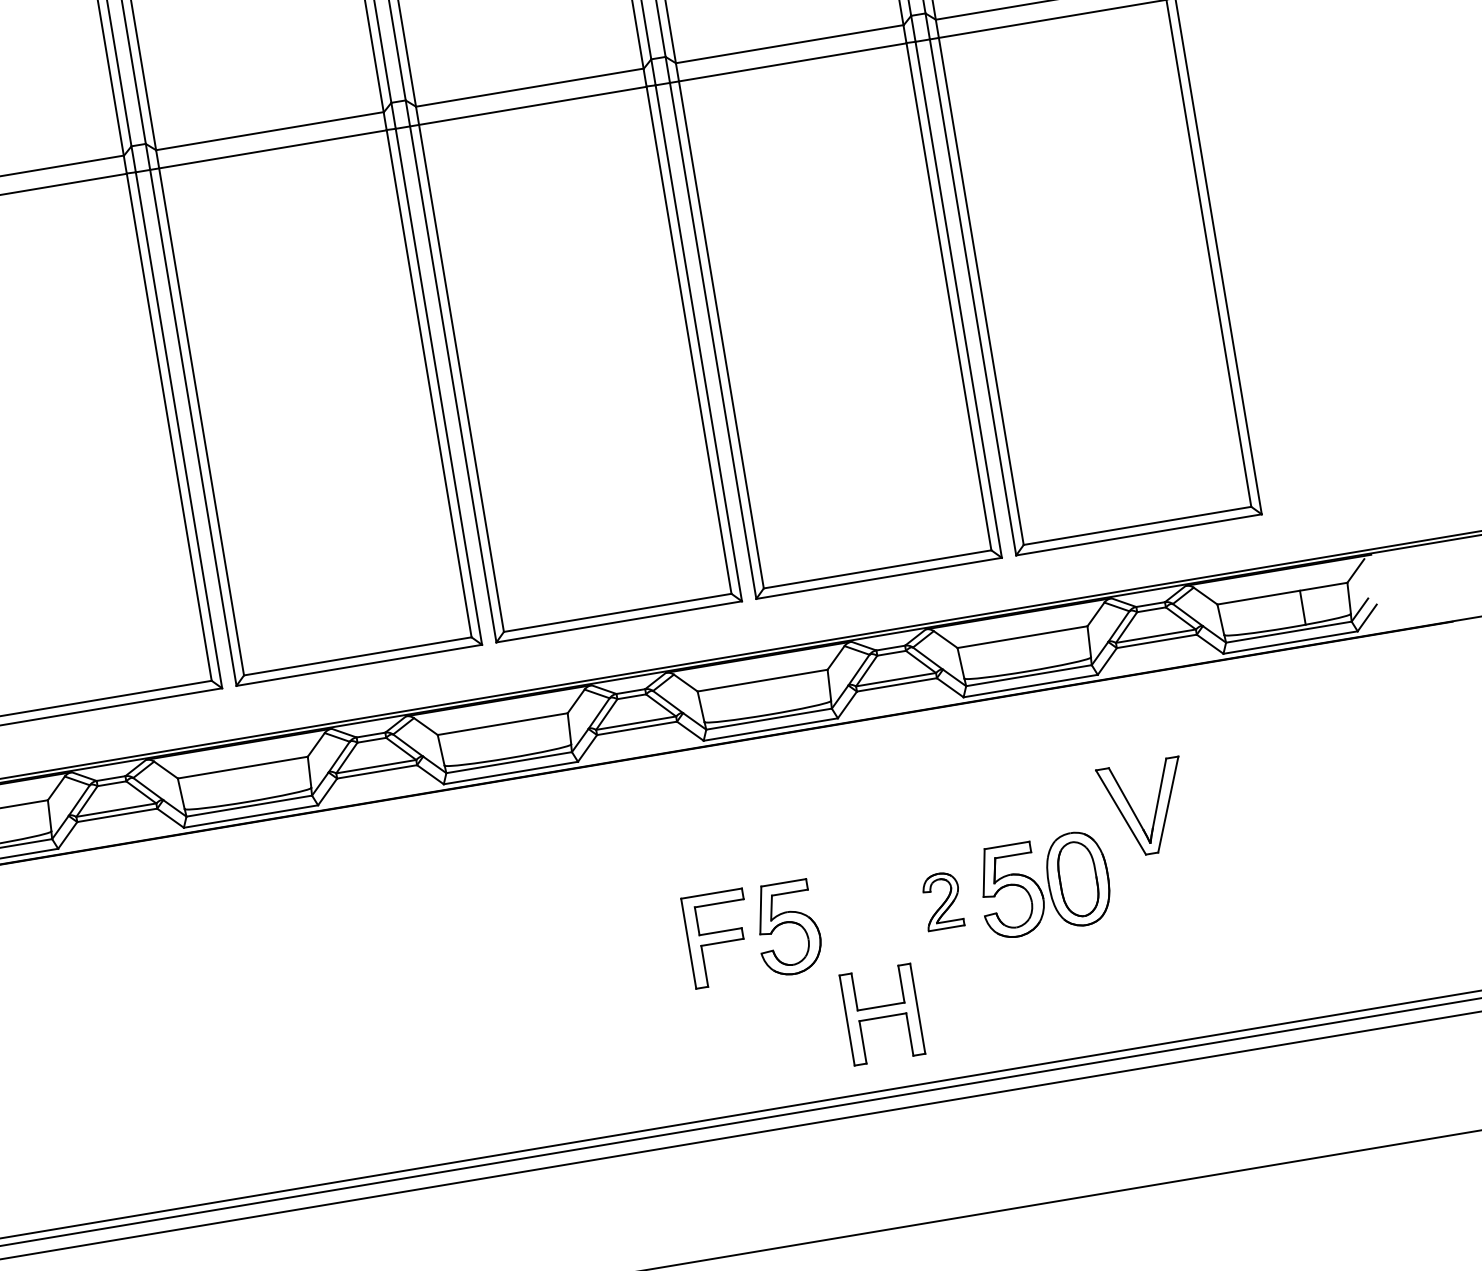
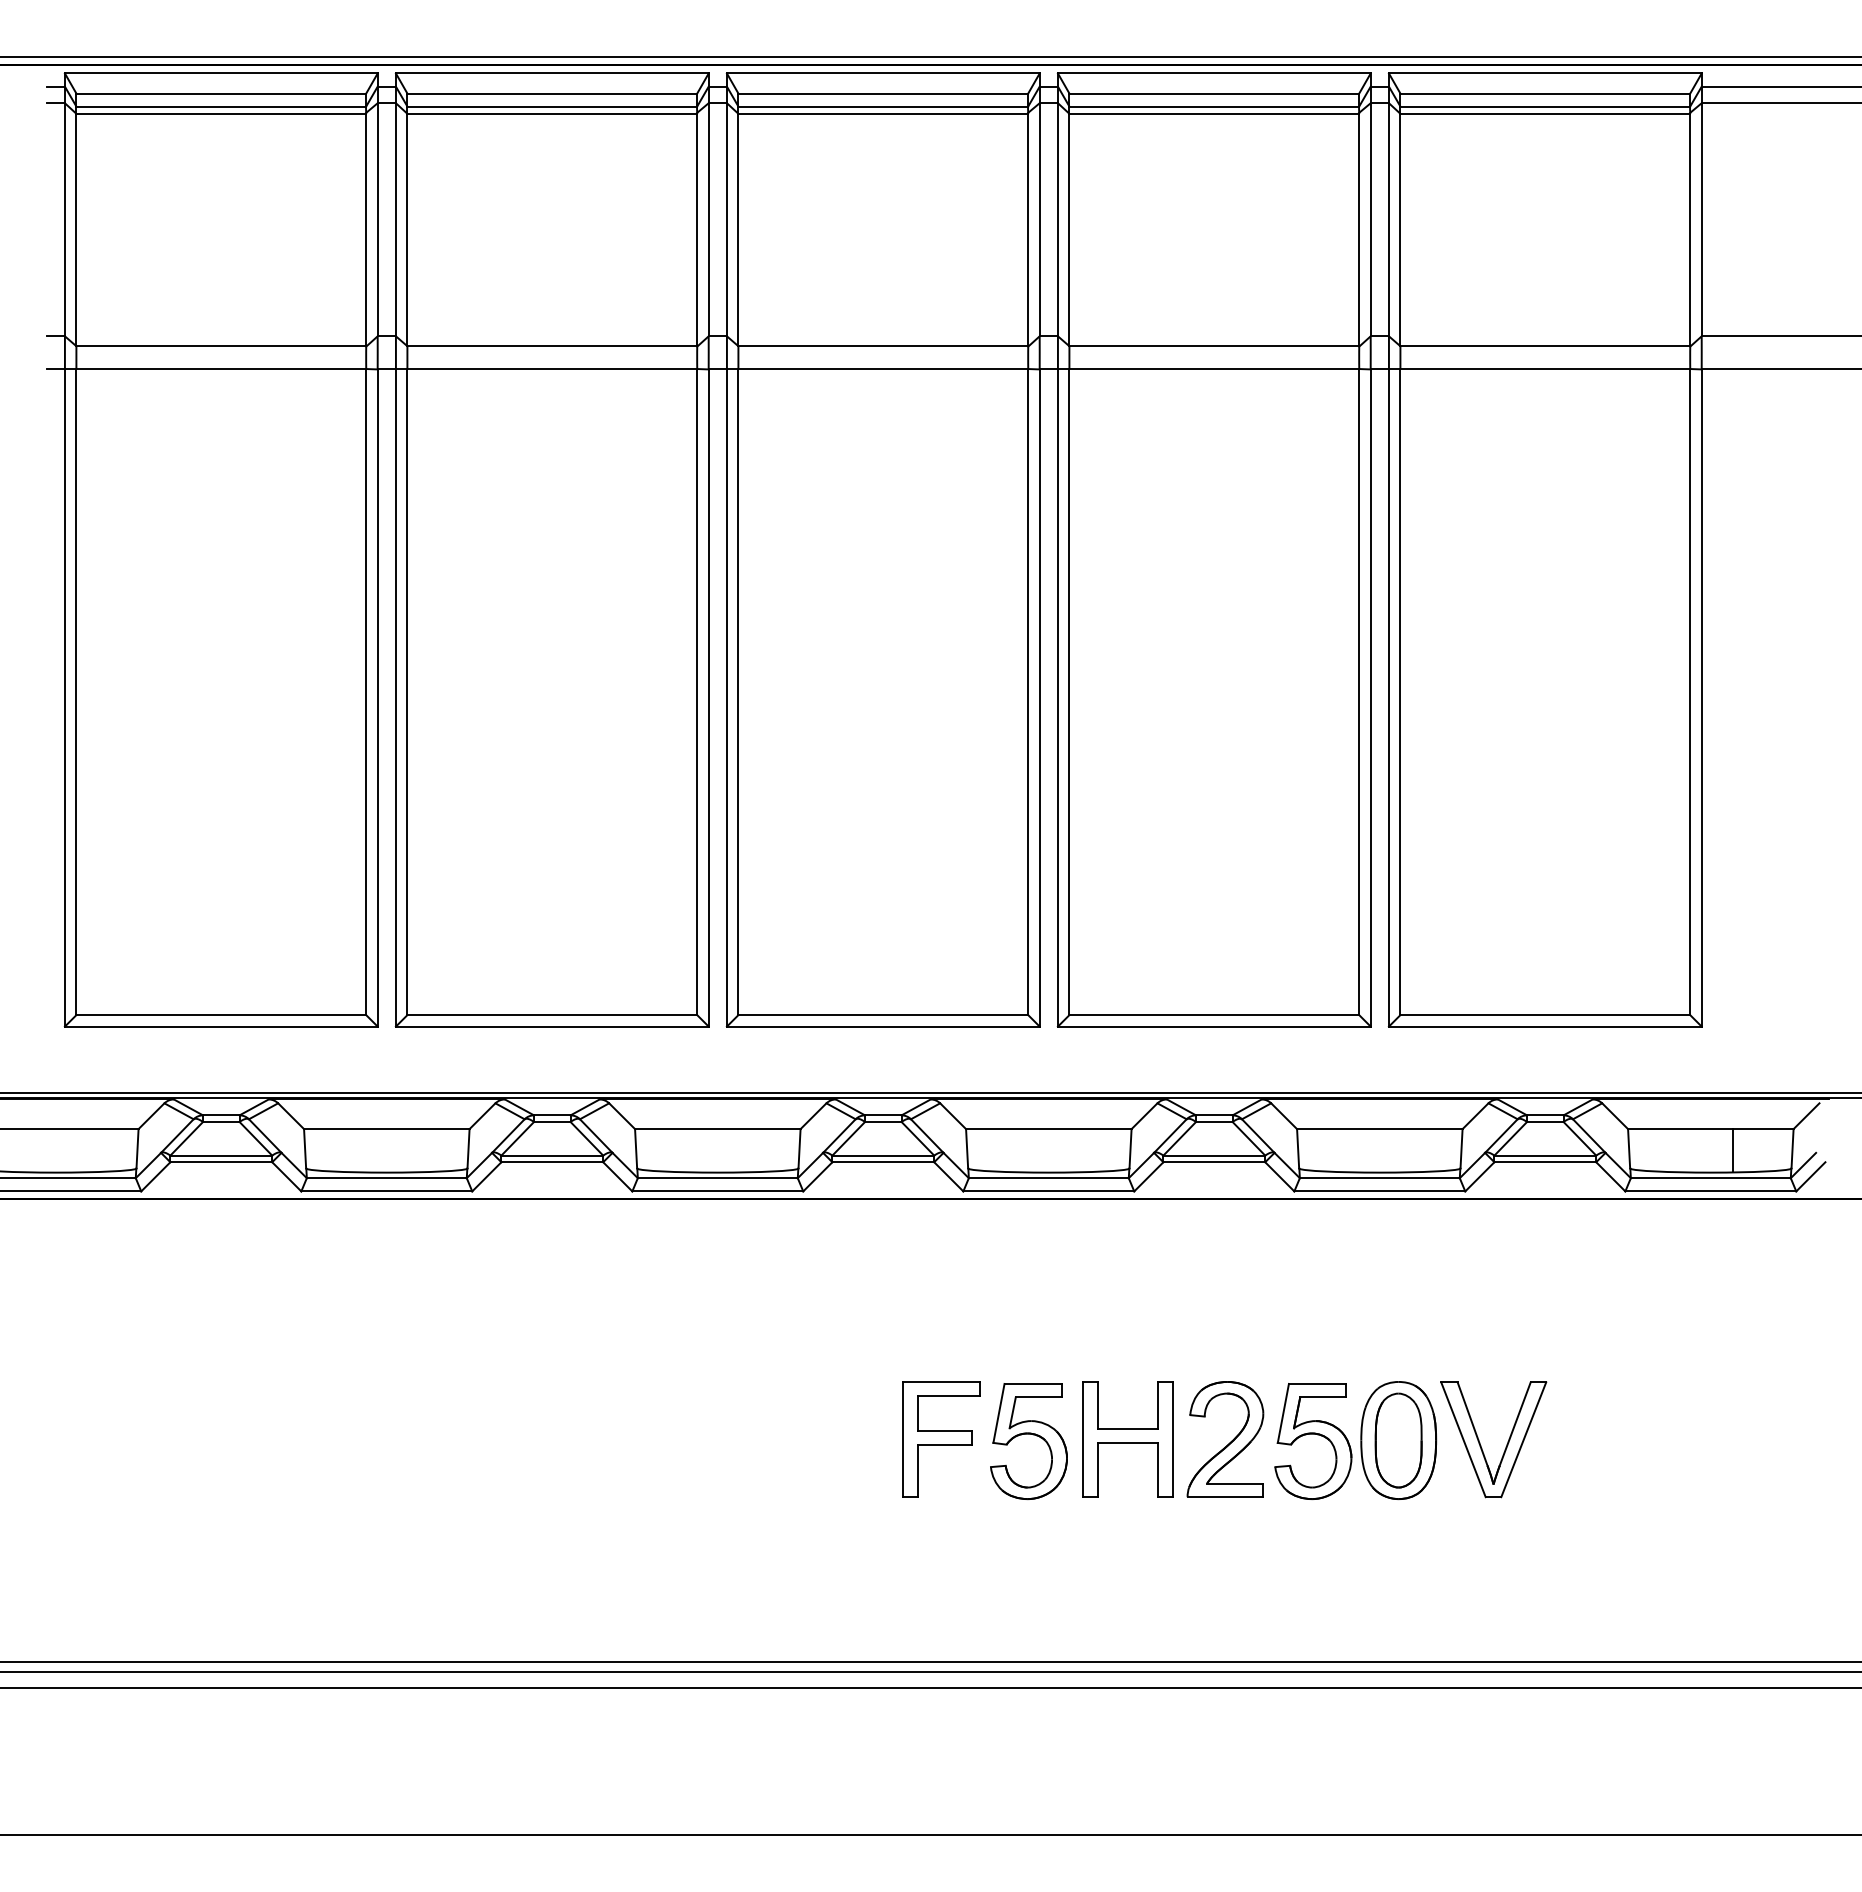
part: (1134, 812) -> (1480, 1442), moved
part: (942, 901) -> (1225, 1439), size x1.67
part: (882, 1014) -> (1127, 1439), moved

